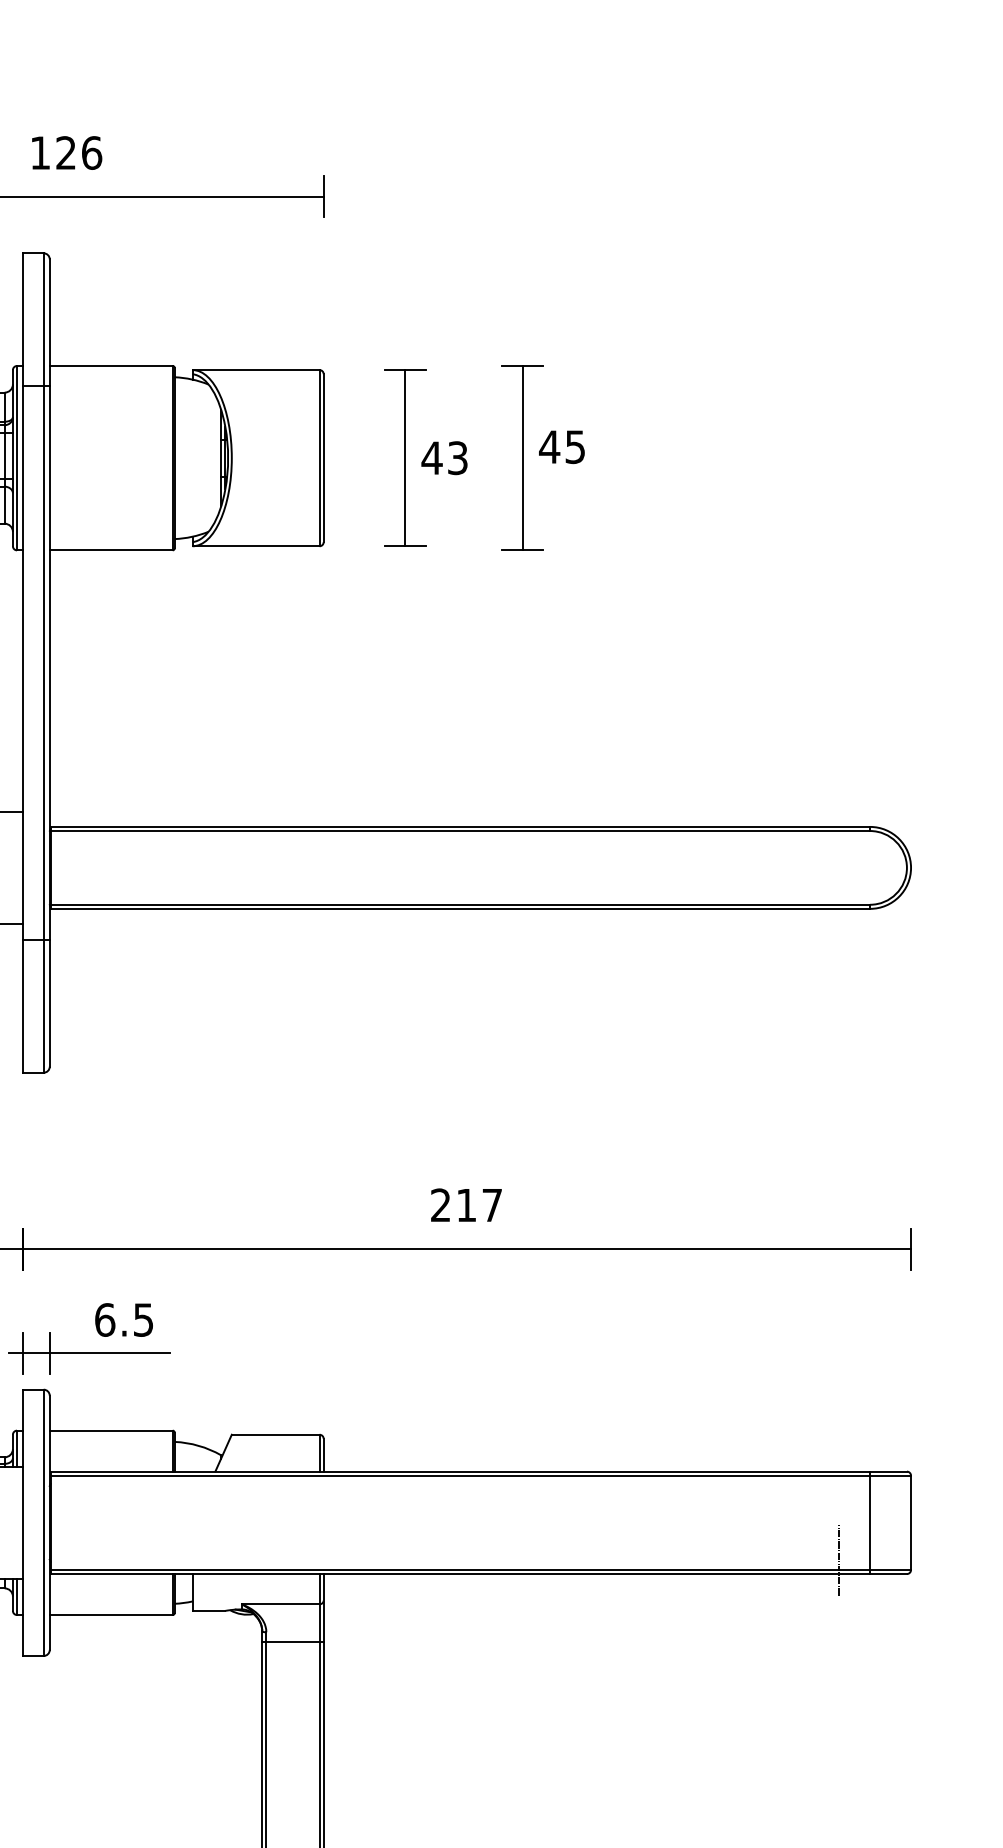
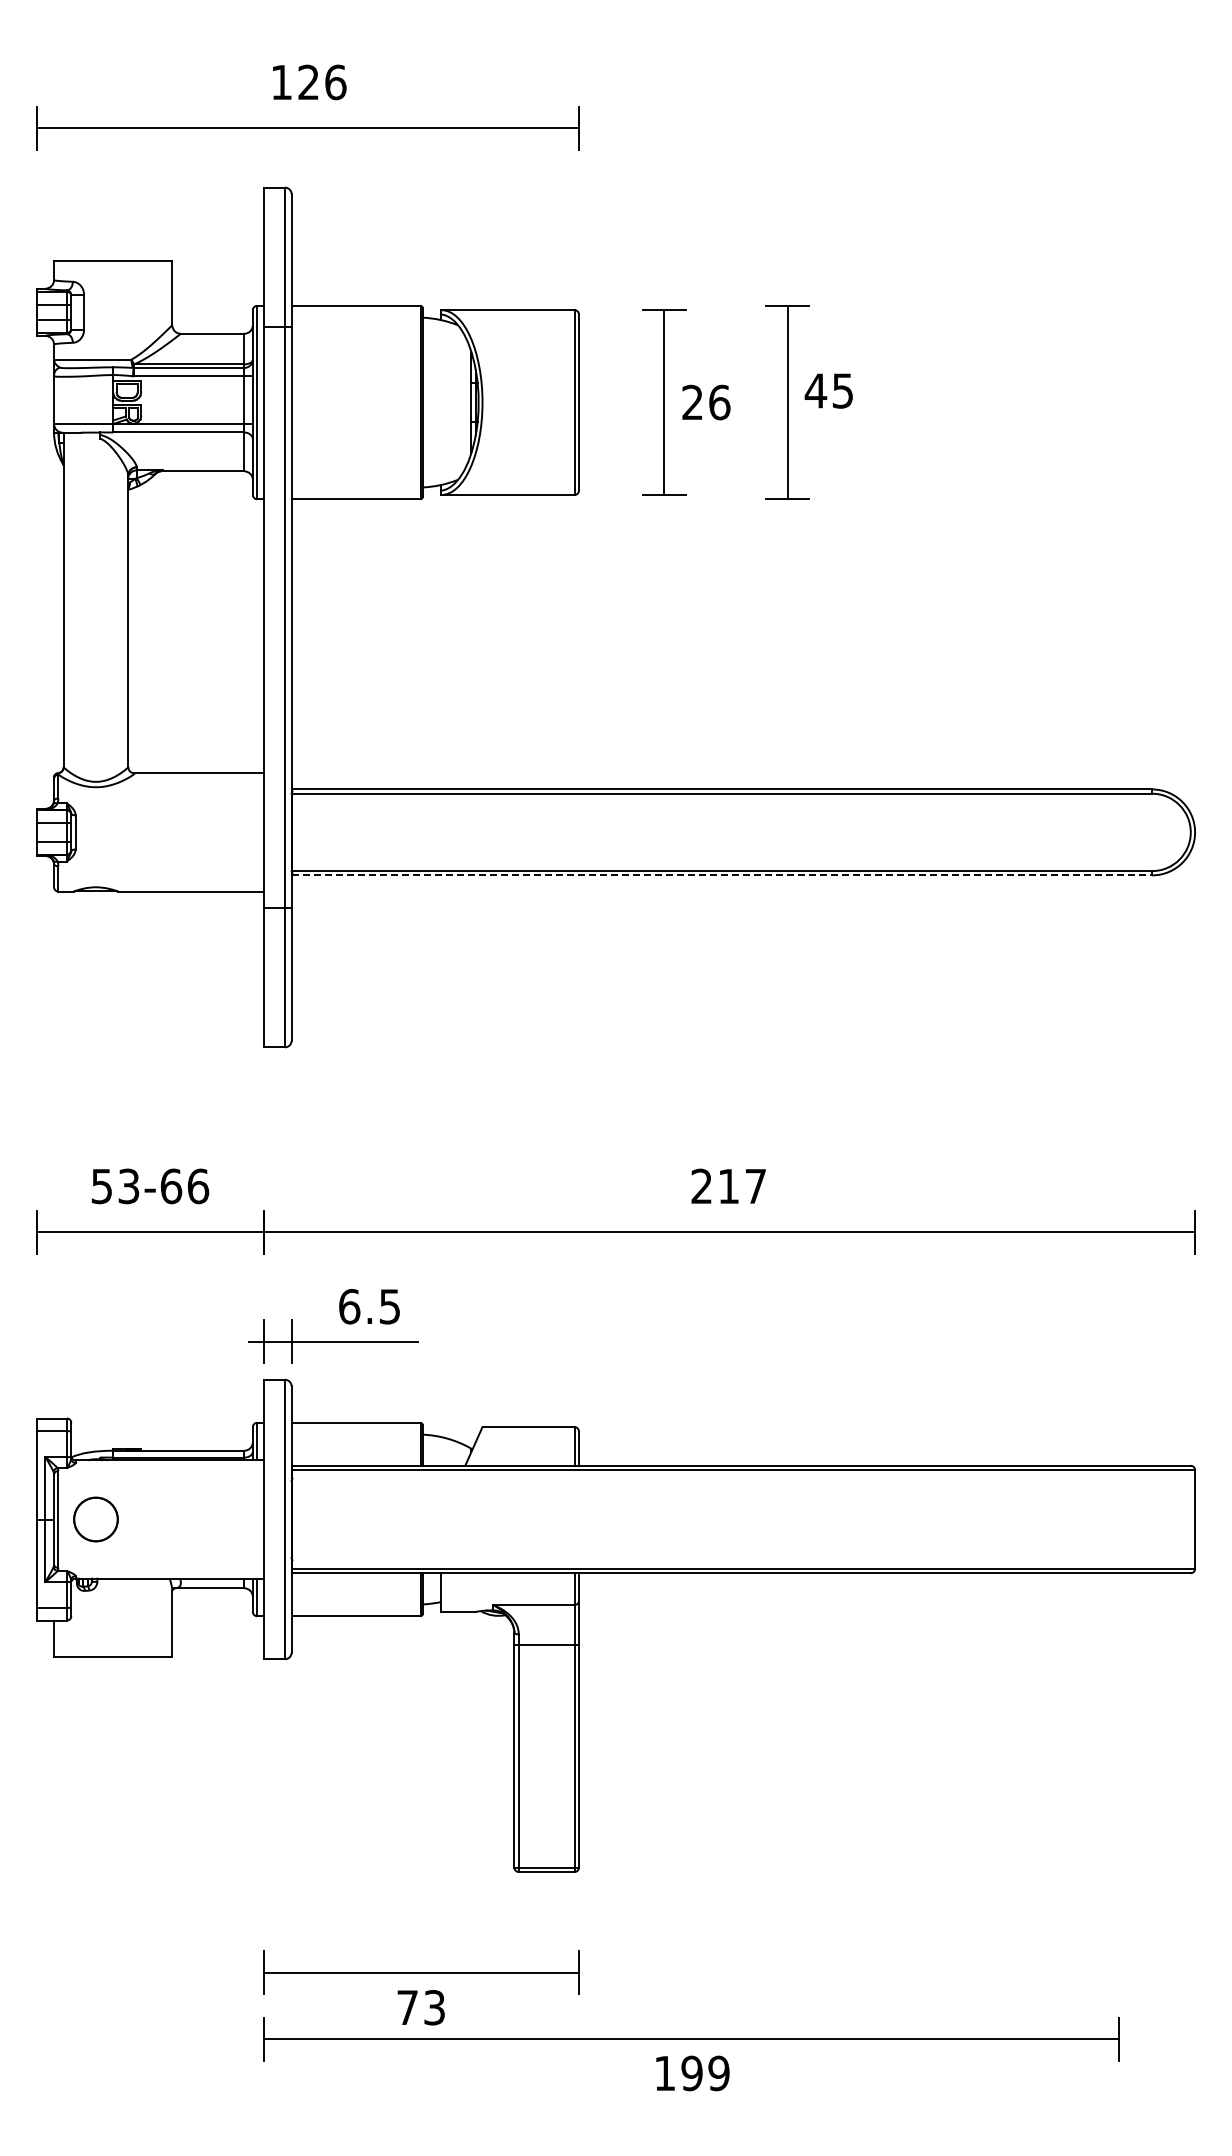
text: (444, 458) -> (705, 402), 43 -> 26
line: (460, 908) -> (722, 875), solid -> dashed
line: (870, 1522) -> (1152, 1519), removed
line: (838, 1560) -> (1119, 1558), removed

